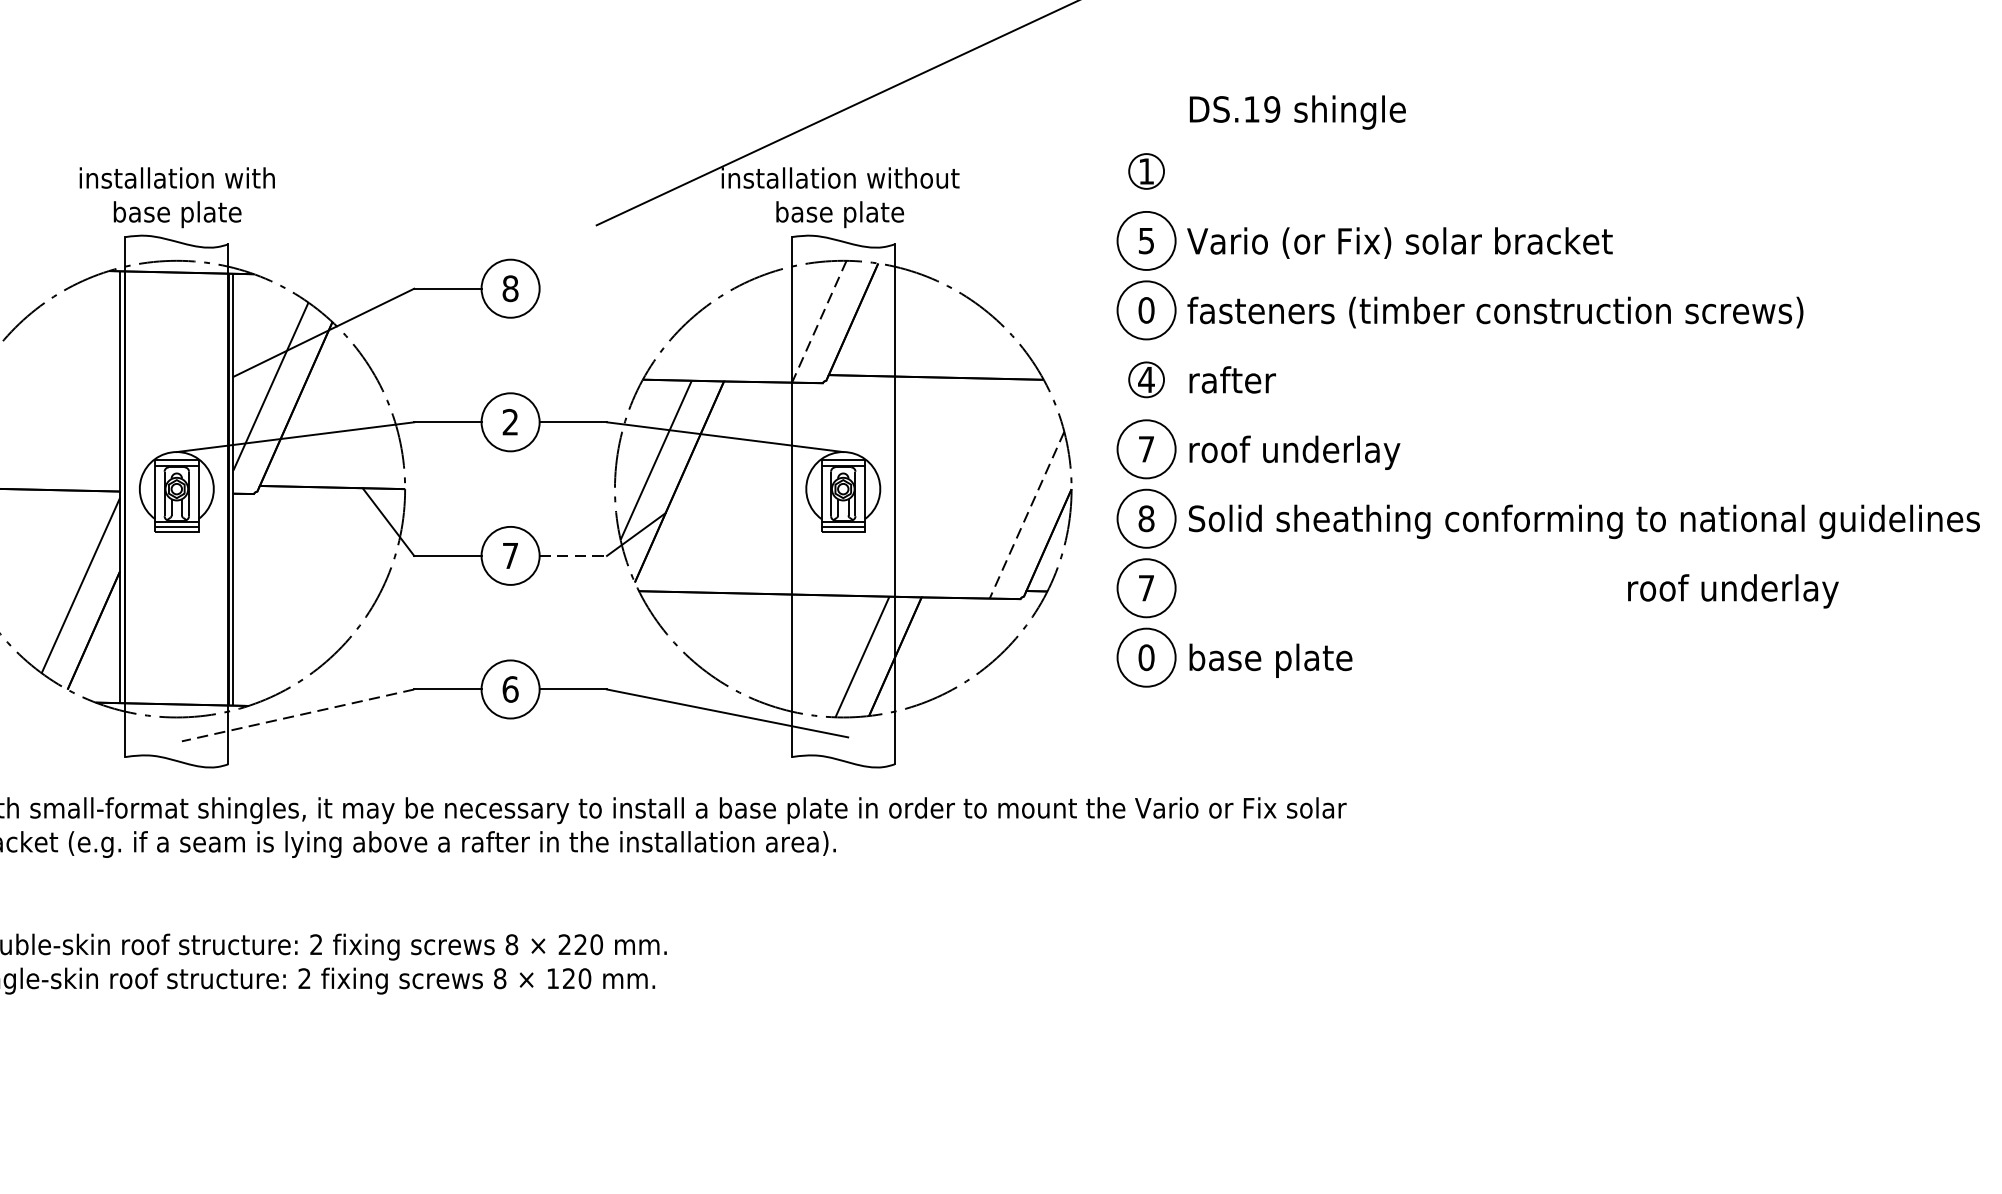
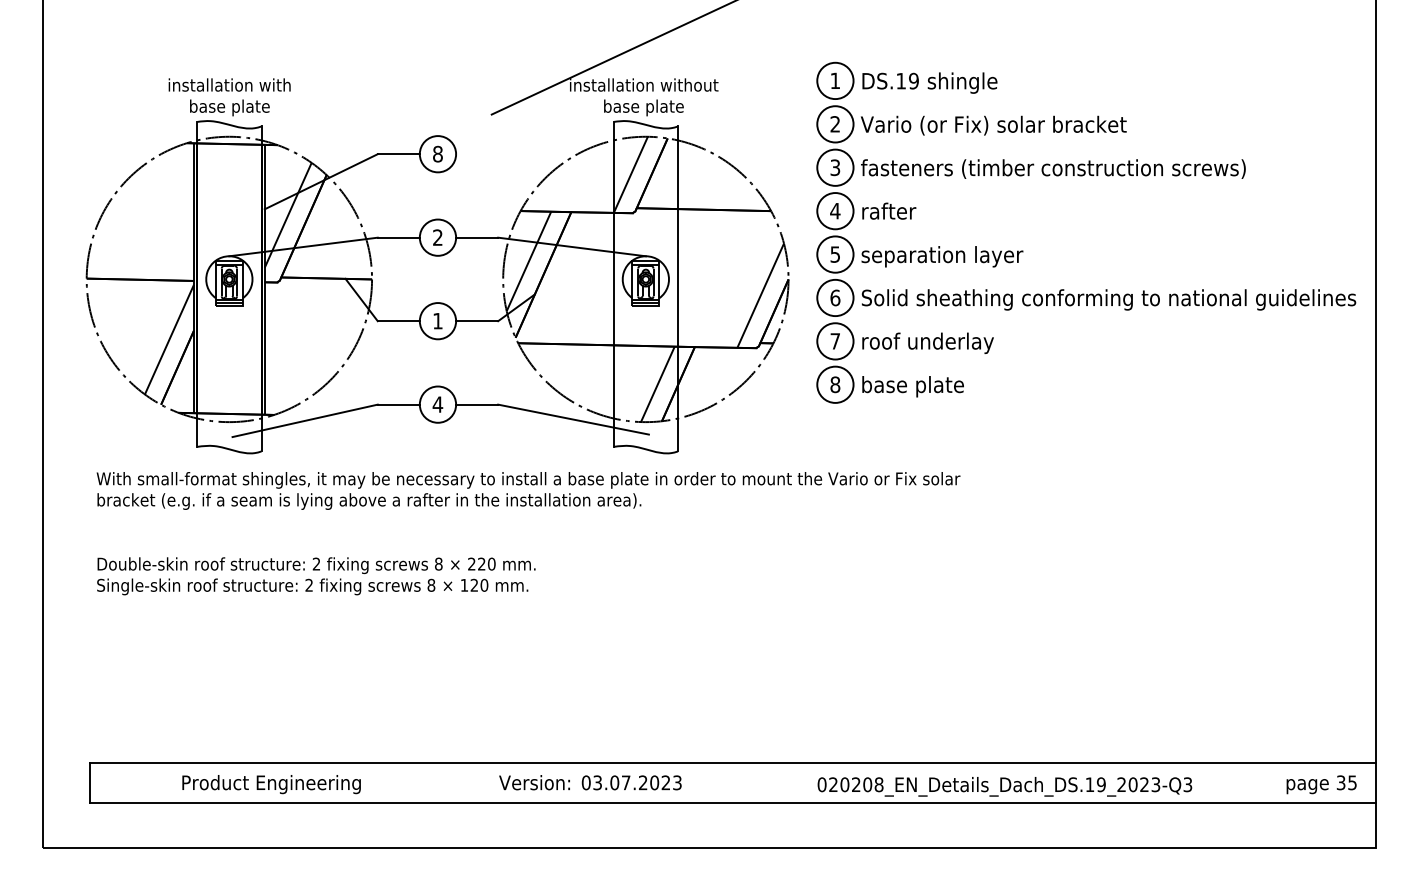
text: (1297, 111) -> (929, 82), moved
circle: (1146, 170) -> (835, 80), size x1.67
text: (1145, 241) -> (834, 124), 5 -> 2
text: (1146, 309) -> (835, 167), 0 -> 3
line: (818, 321) -> (630, 174), dashed -> solid
circle: (1146, 380) -> (835, 211), size x1.67
text: (1145, 449) -> (834, 254), 7 -> 5
text: (1317, 452) -> (942, 256), roof underlay -> separation layer
line: (1026, 516) -> (760, 296), dashed -> solid
text: (1146, 518) -> (835, 297), 8 -> 6
text: (509, 556) -> (437, 321), 7 -> 1
line: (573, 556) -> (477, 321), dashed -> solid
text: (1732, 590) -> (927, 342), moved
text: (1146, 657) -> (835, 384), 0 -> 8
text: (509, 689) -> (437, 404), 6 -> 4
line: (297, 714) -> (304, 420), dashed -> solid

